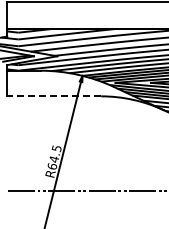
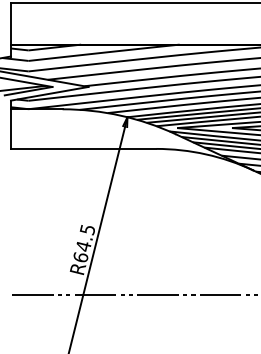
line: (54, 96) -> (84, 149), dashed -> solid

